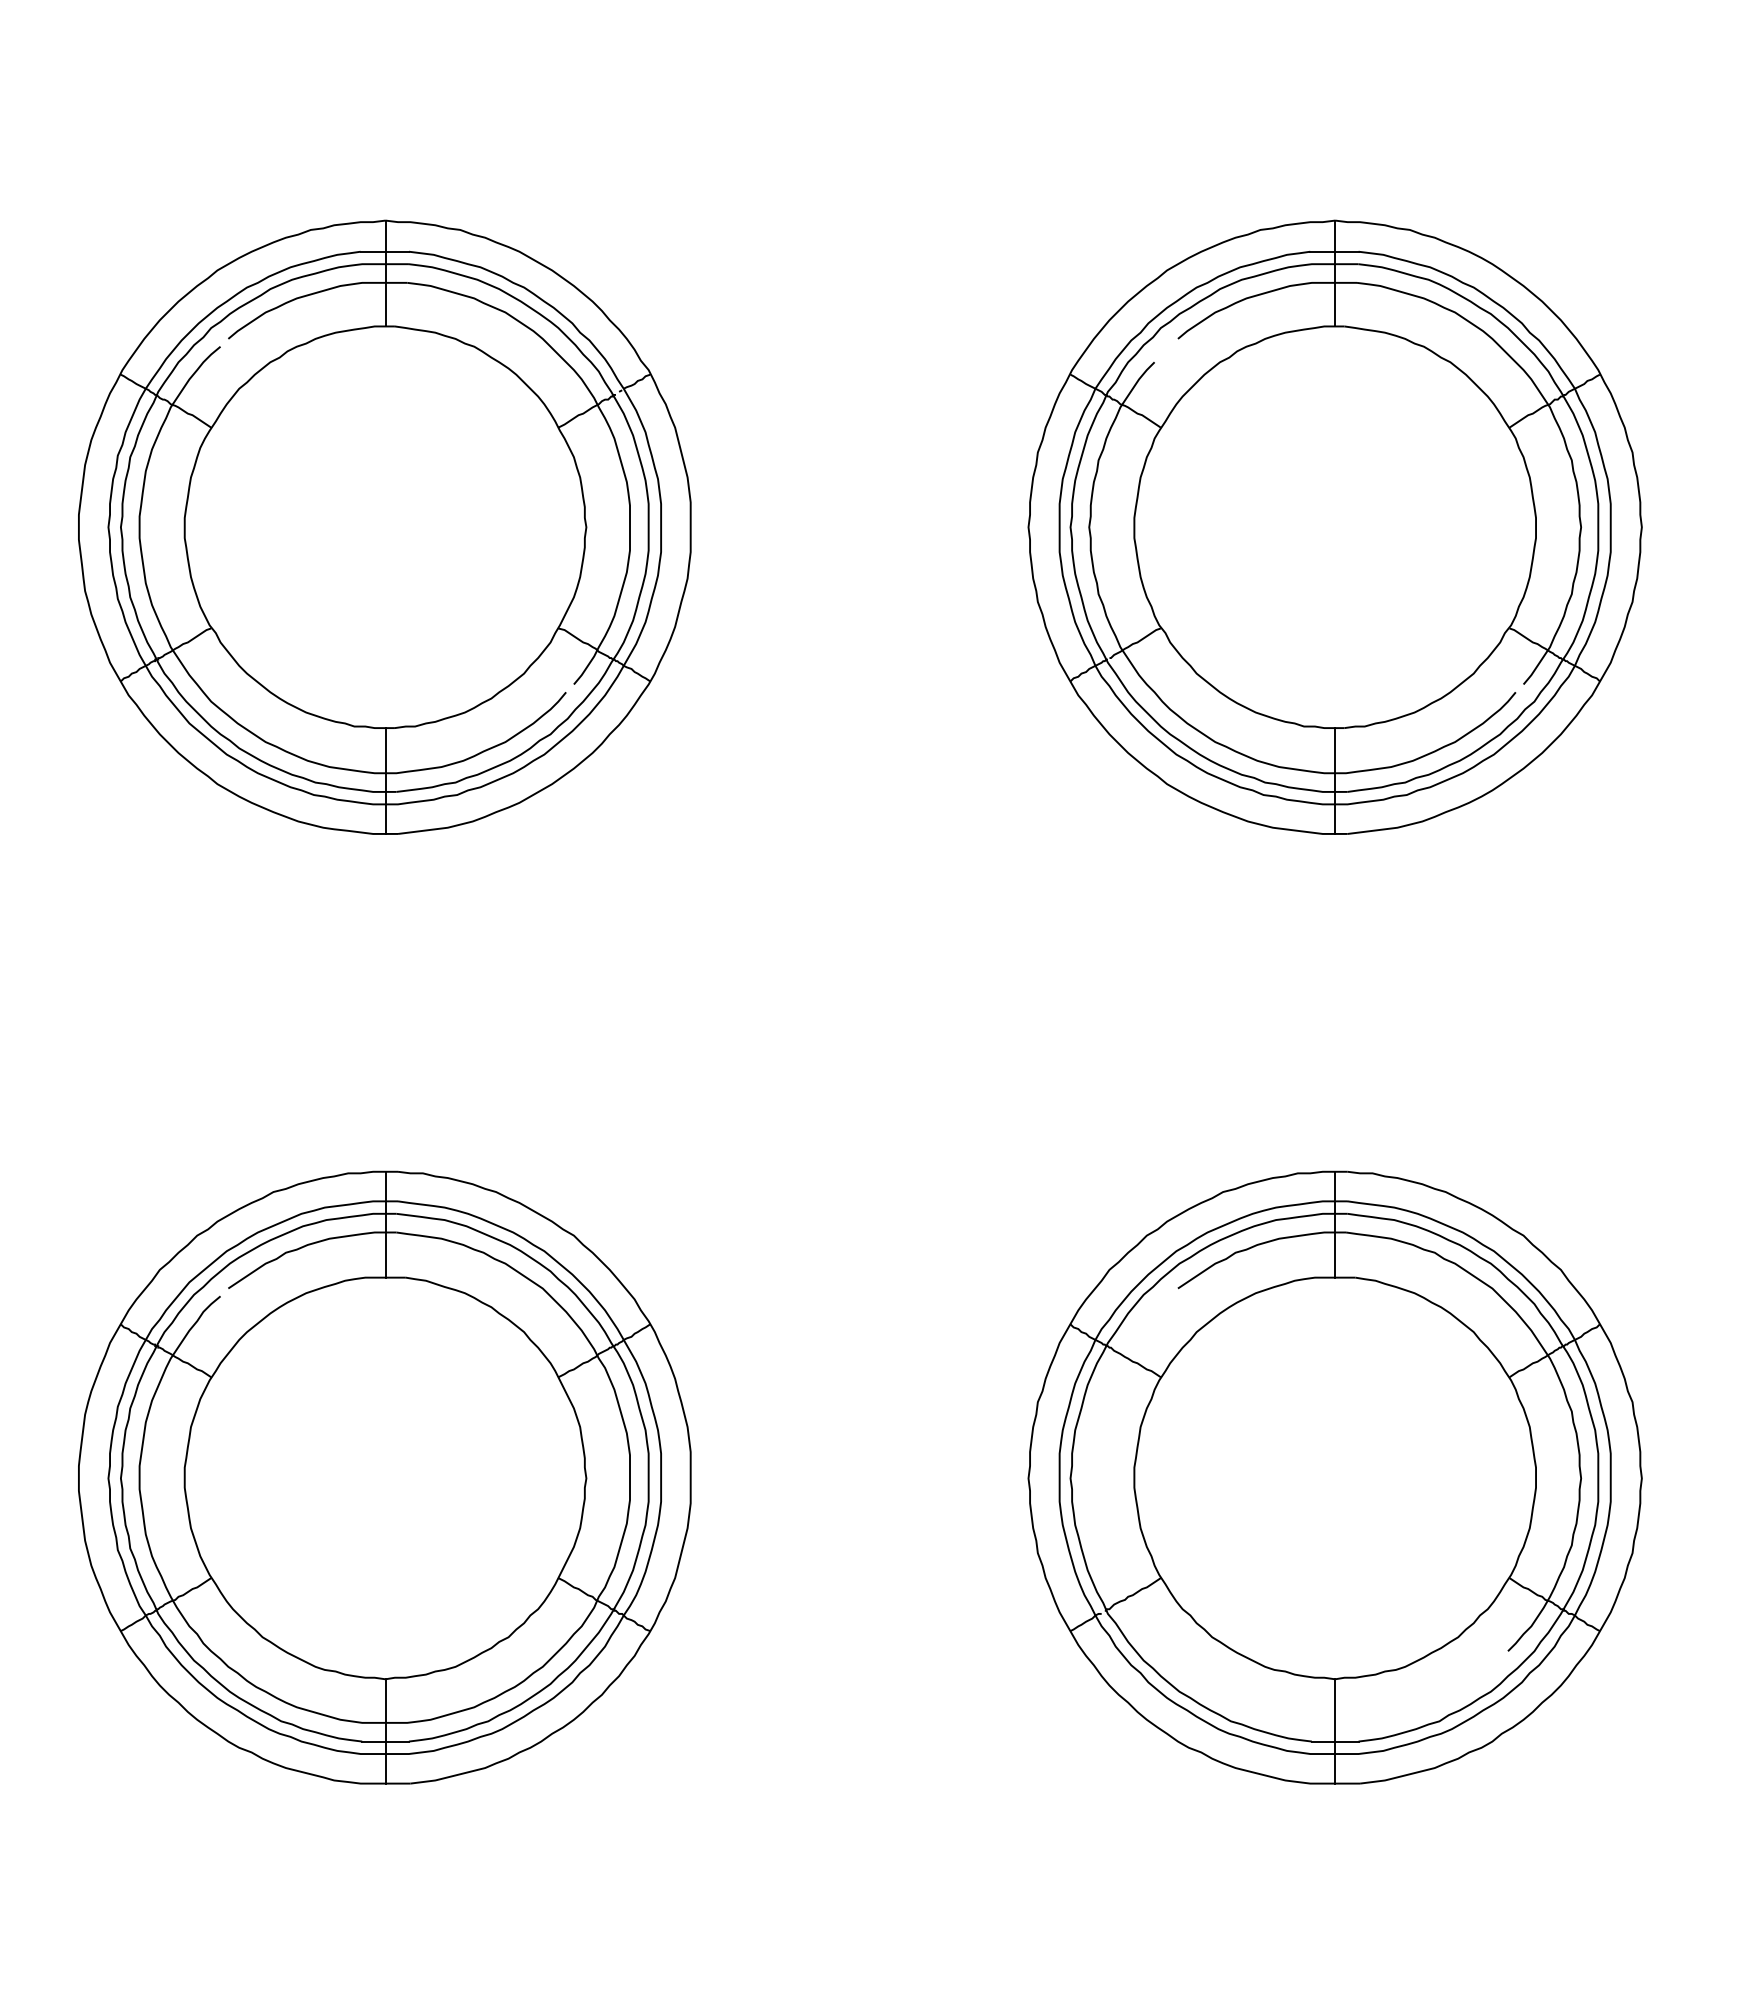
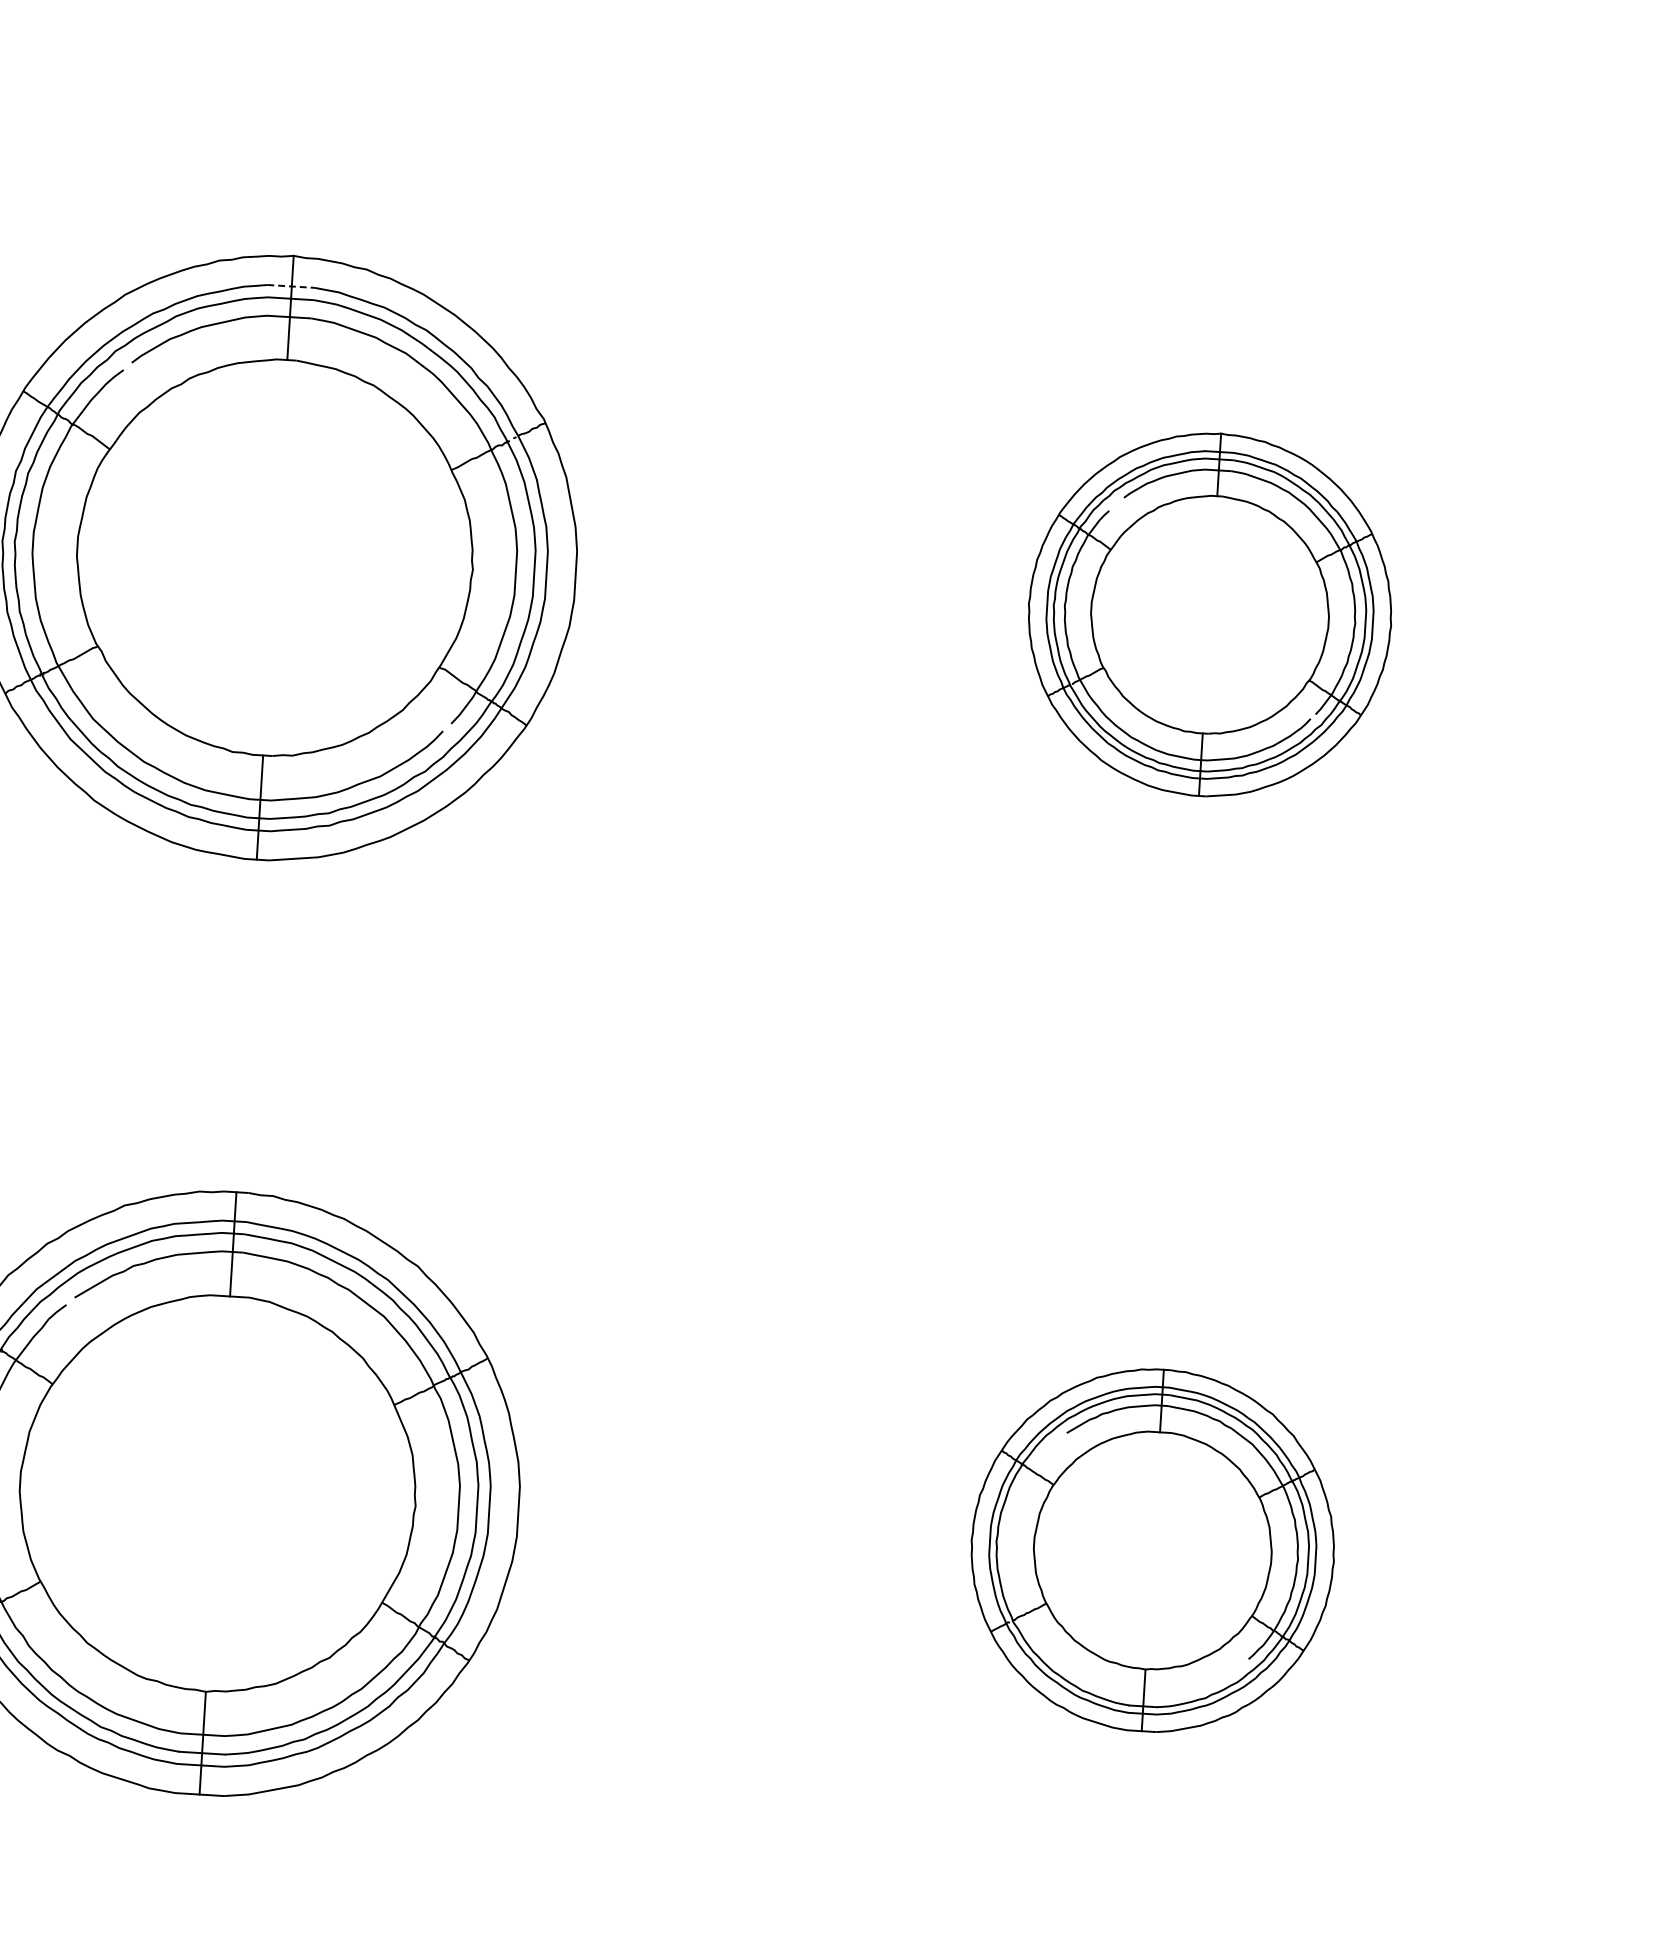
line: (385, 251) -> (291, 286), solid -> dashed
part: (1334, 526) -> (1209, 614), size x0.6
part: (1334, 1477) -> (1152, 1550), size x0.6

